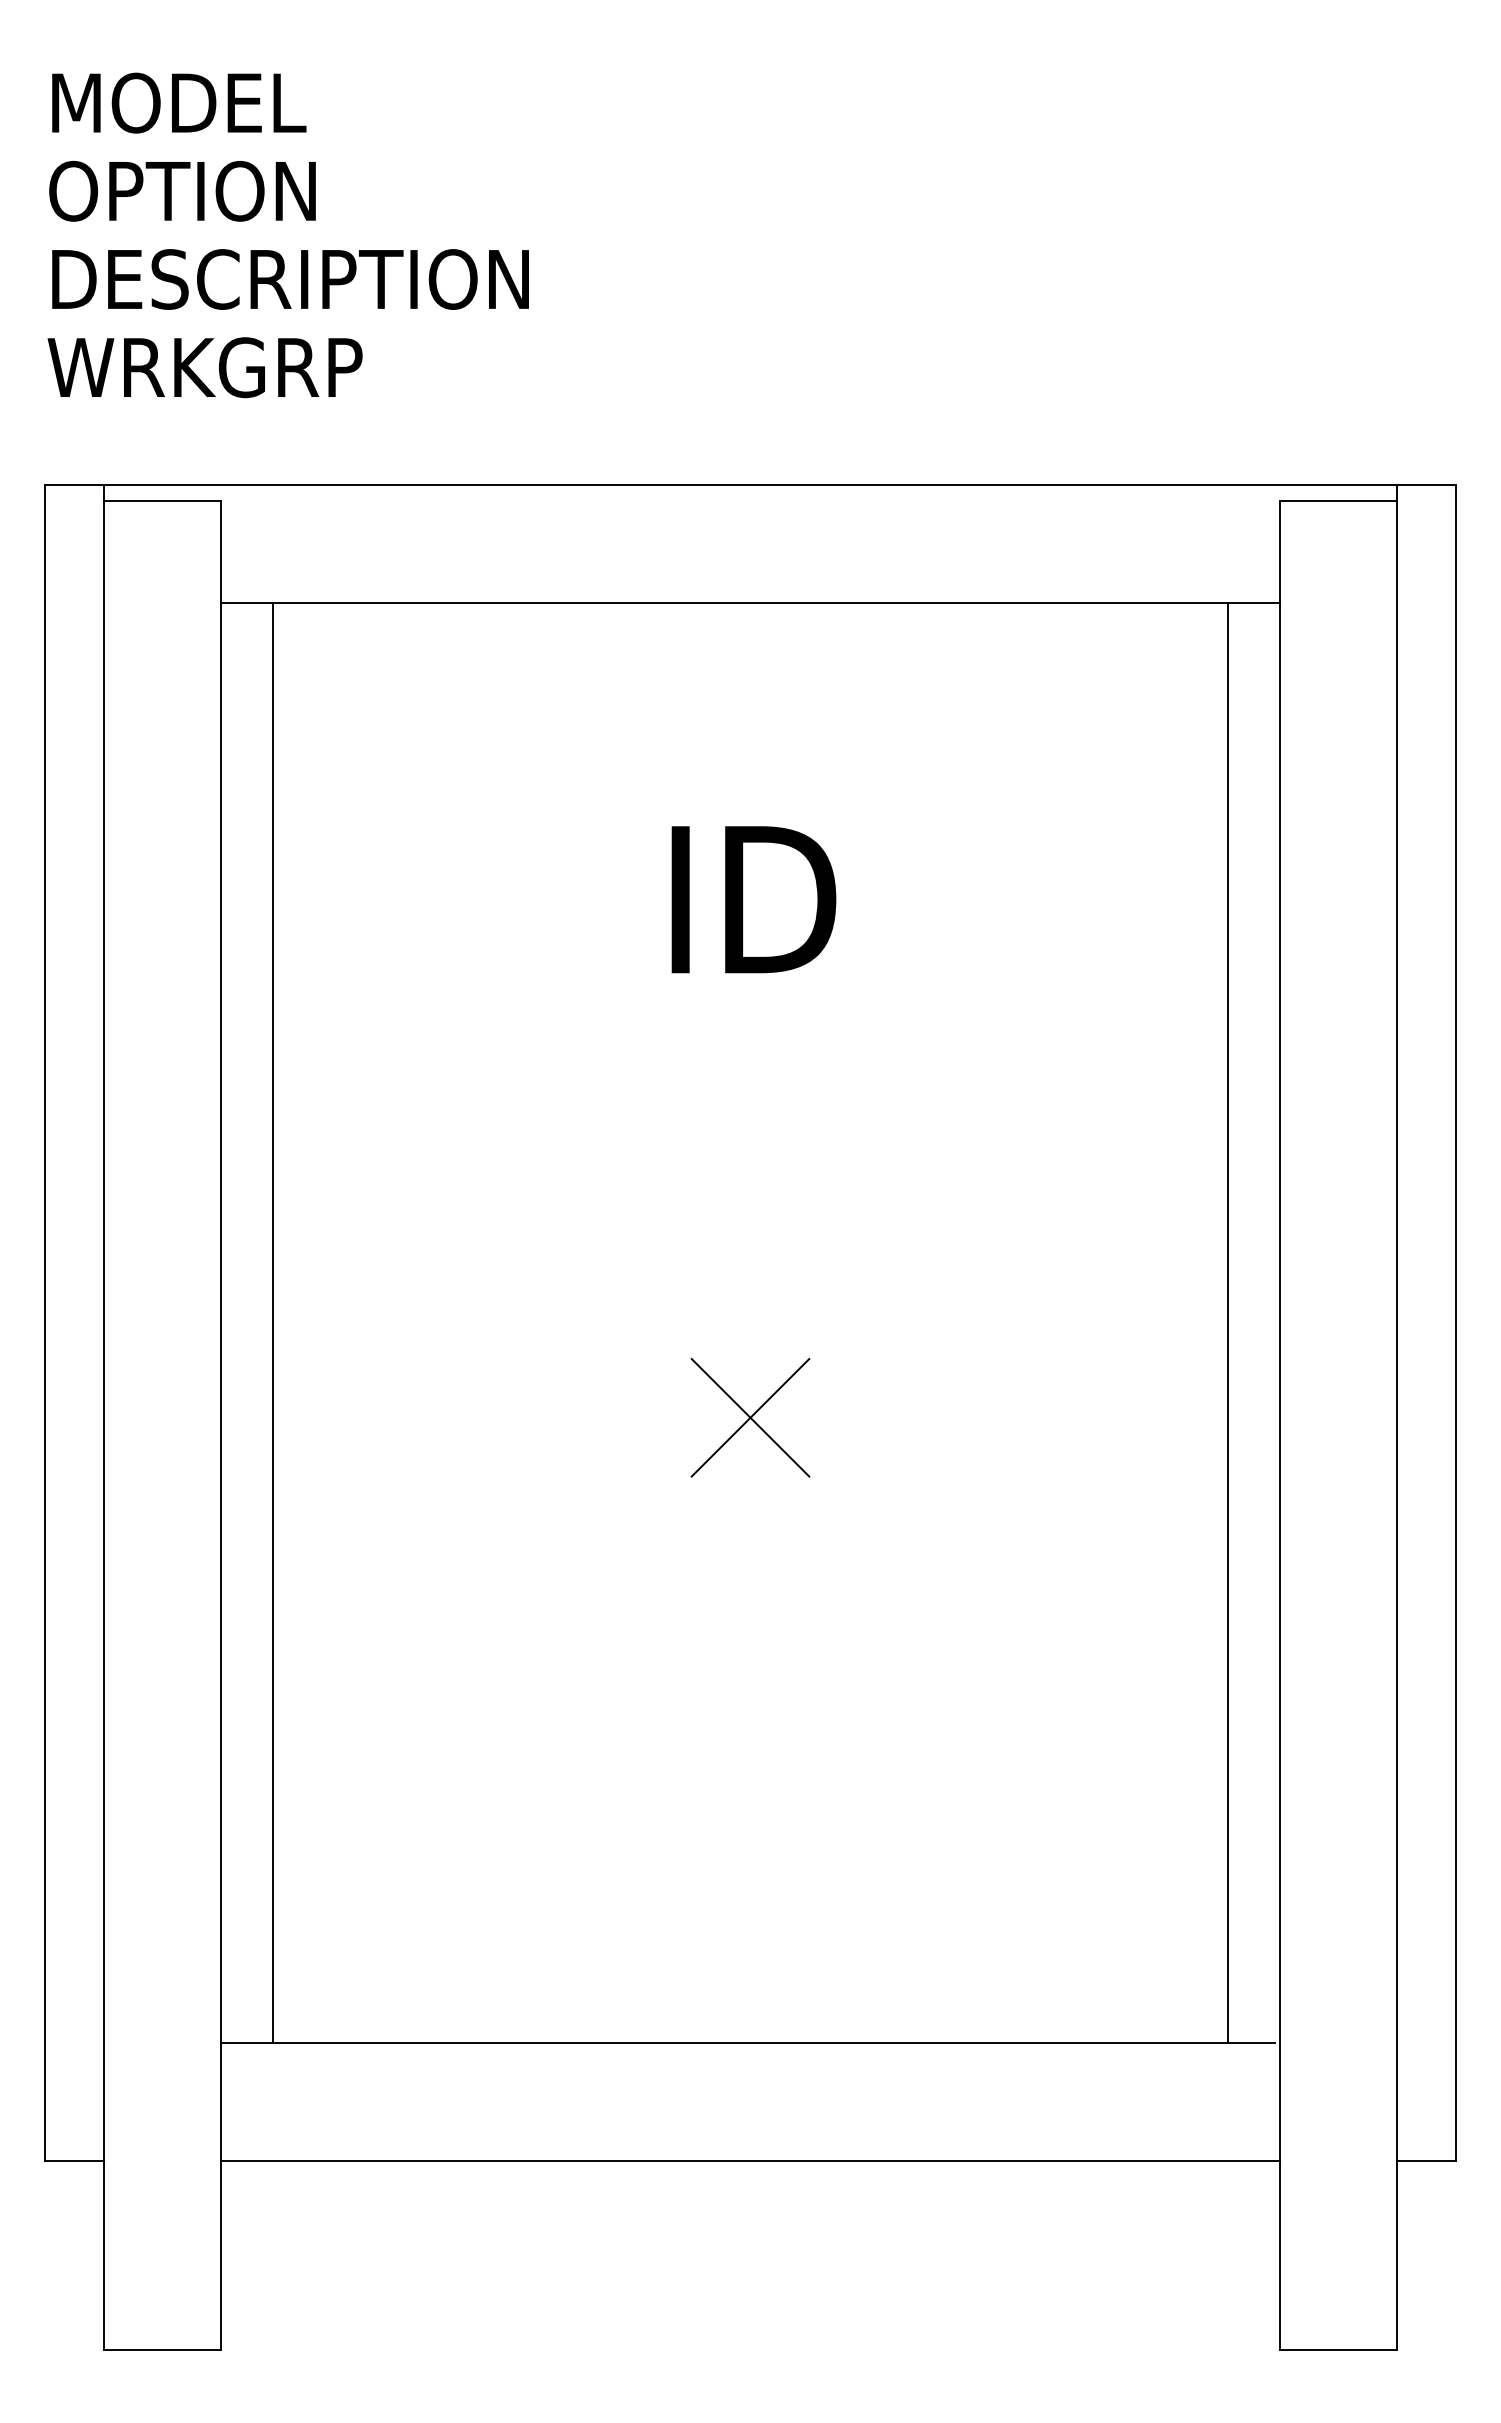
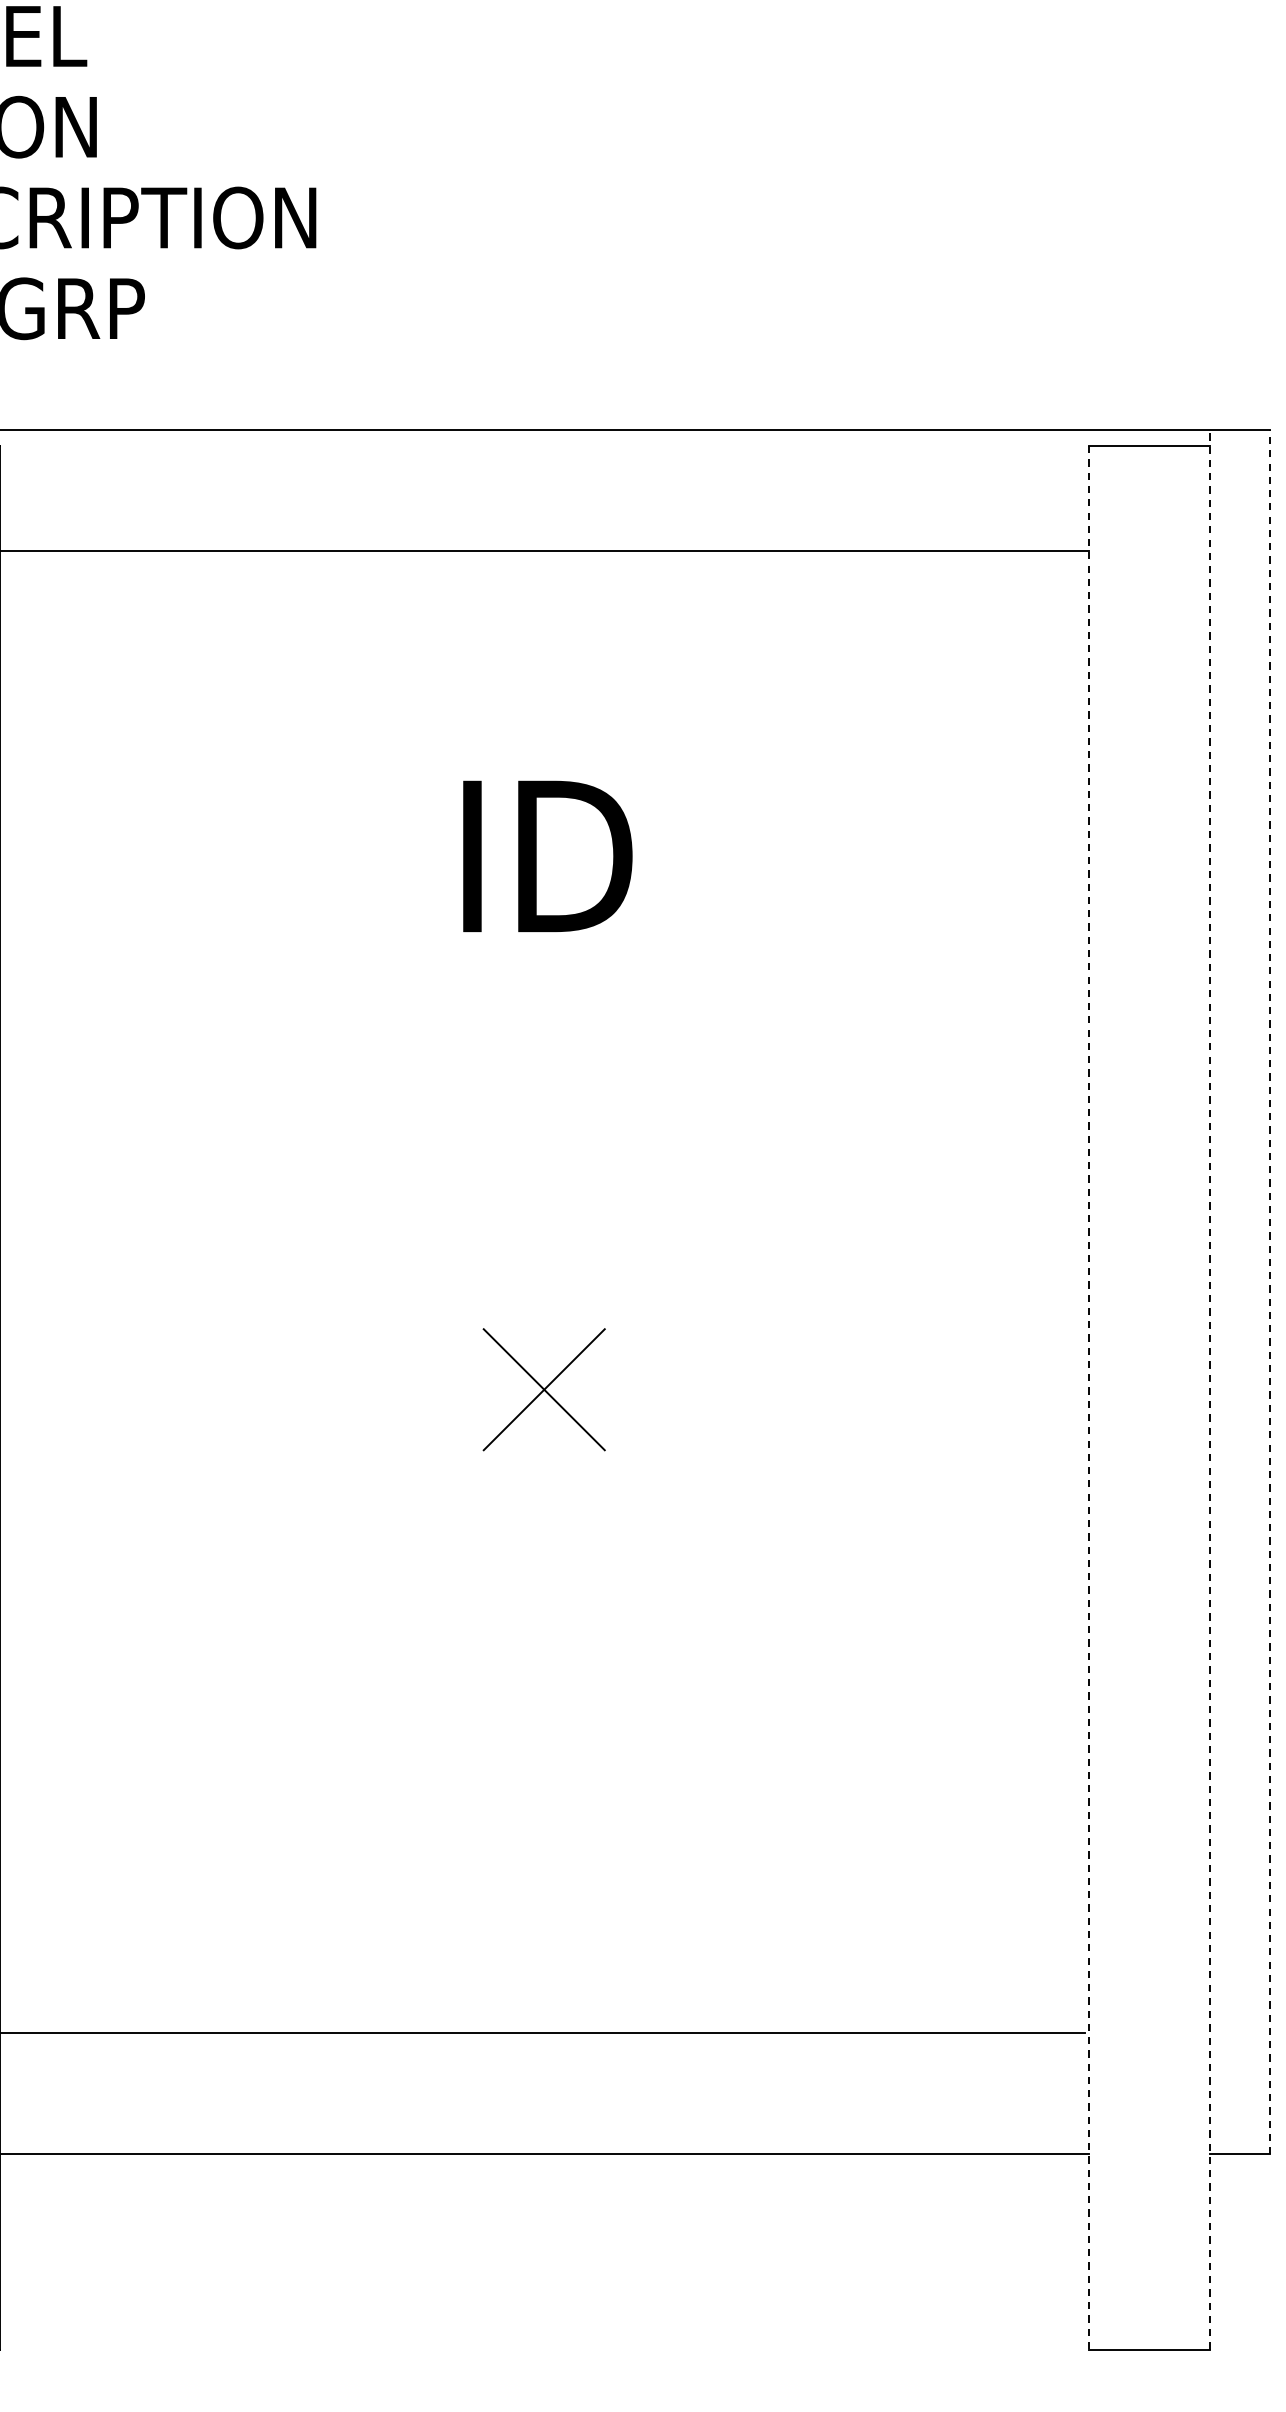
line: (273, 1322) -> (53, 1291), removed
line: (1227, 1322) -> (1035, 1291), removed
line: (1455, 1322) -> (1270, 1291), solid -> dashed
line: (1397, 1417) -> (1210, 1389), solid -> dashed
line: (1279, 1425) -> (1088, 1397), solid -> dashed

